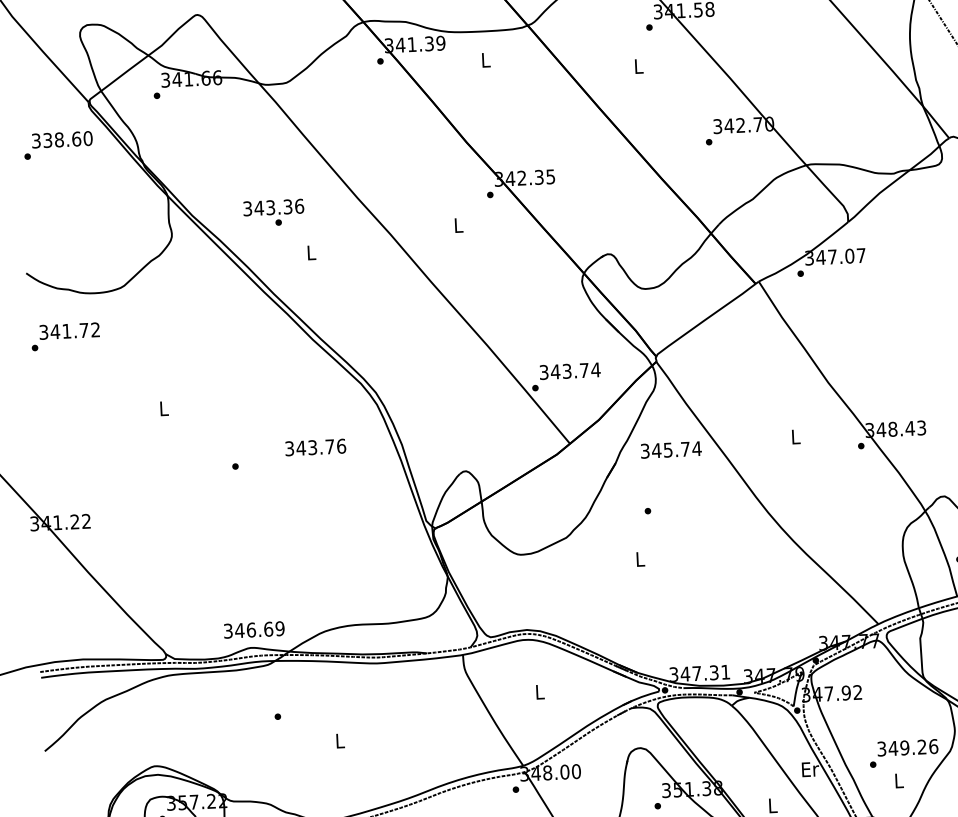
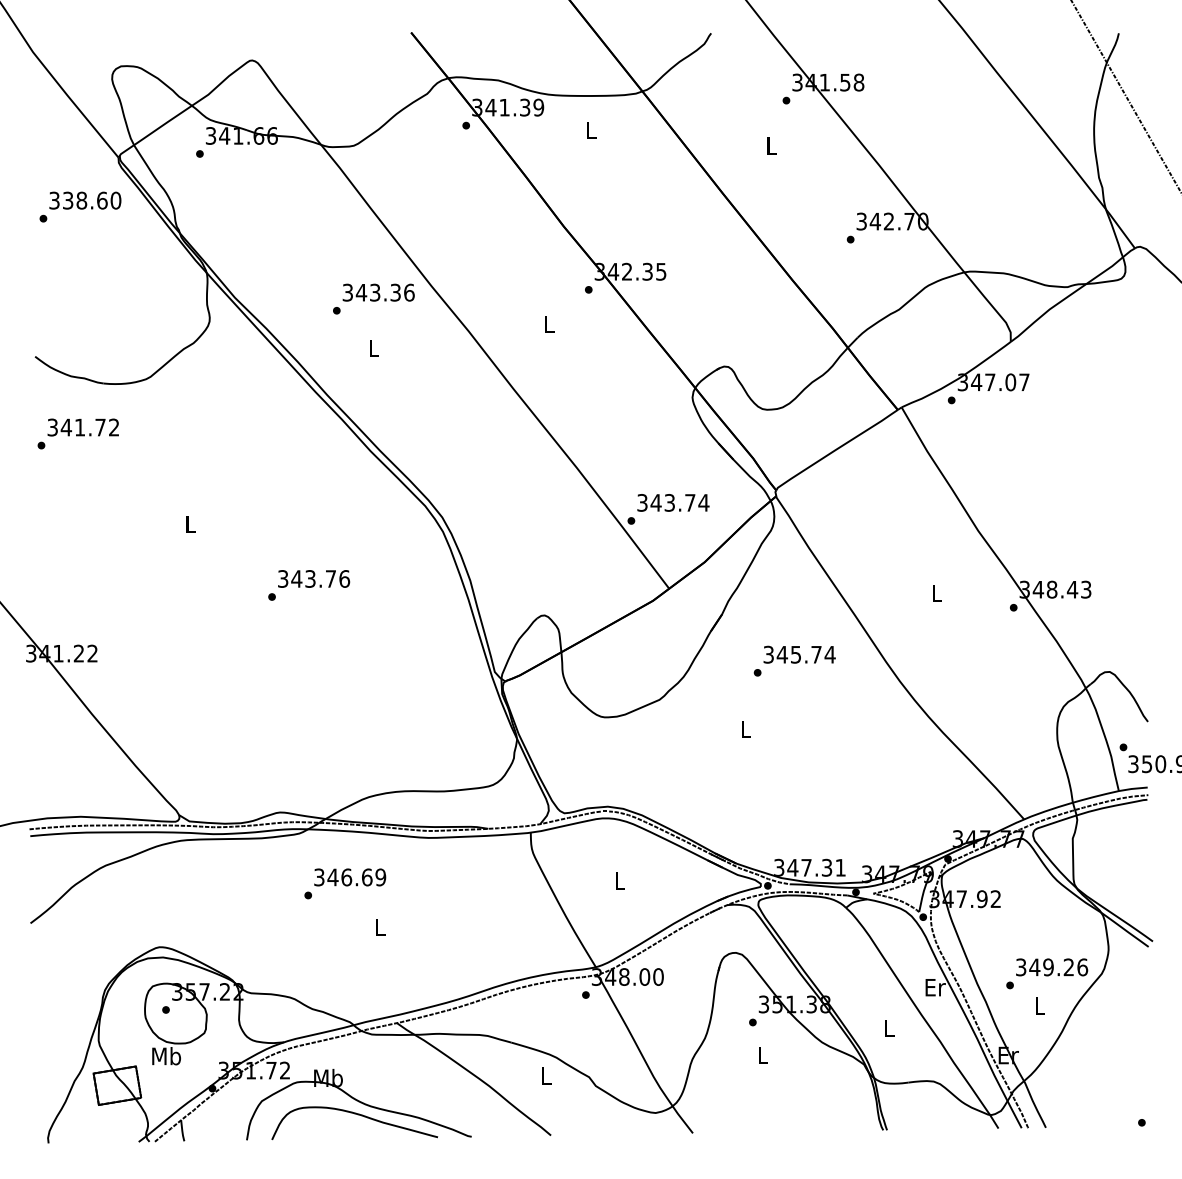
text: (273, 207) -> (378, 292), moved
text: (316, 447) -> (314, 578), moved
text: (671, 449) -> (799, 654), moved
text: (254, 629) -> (350, 877), moved

